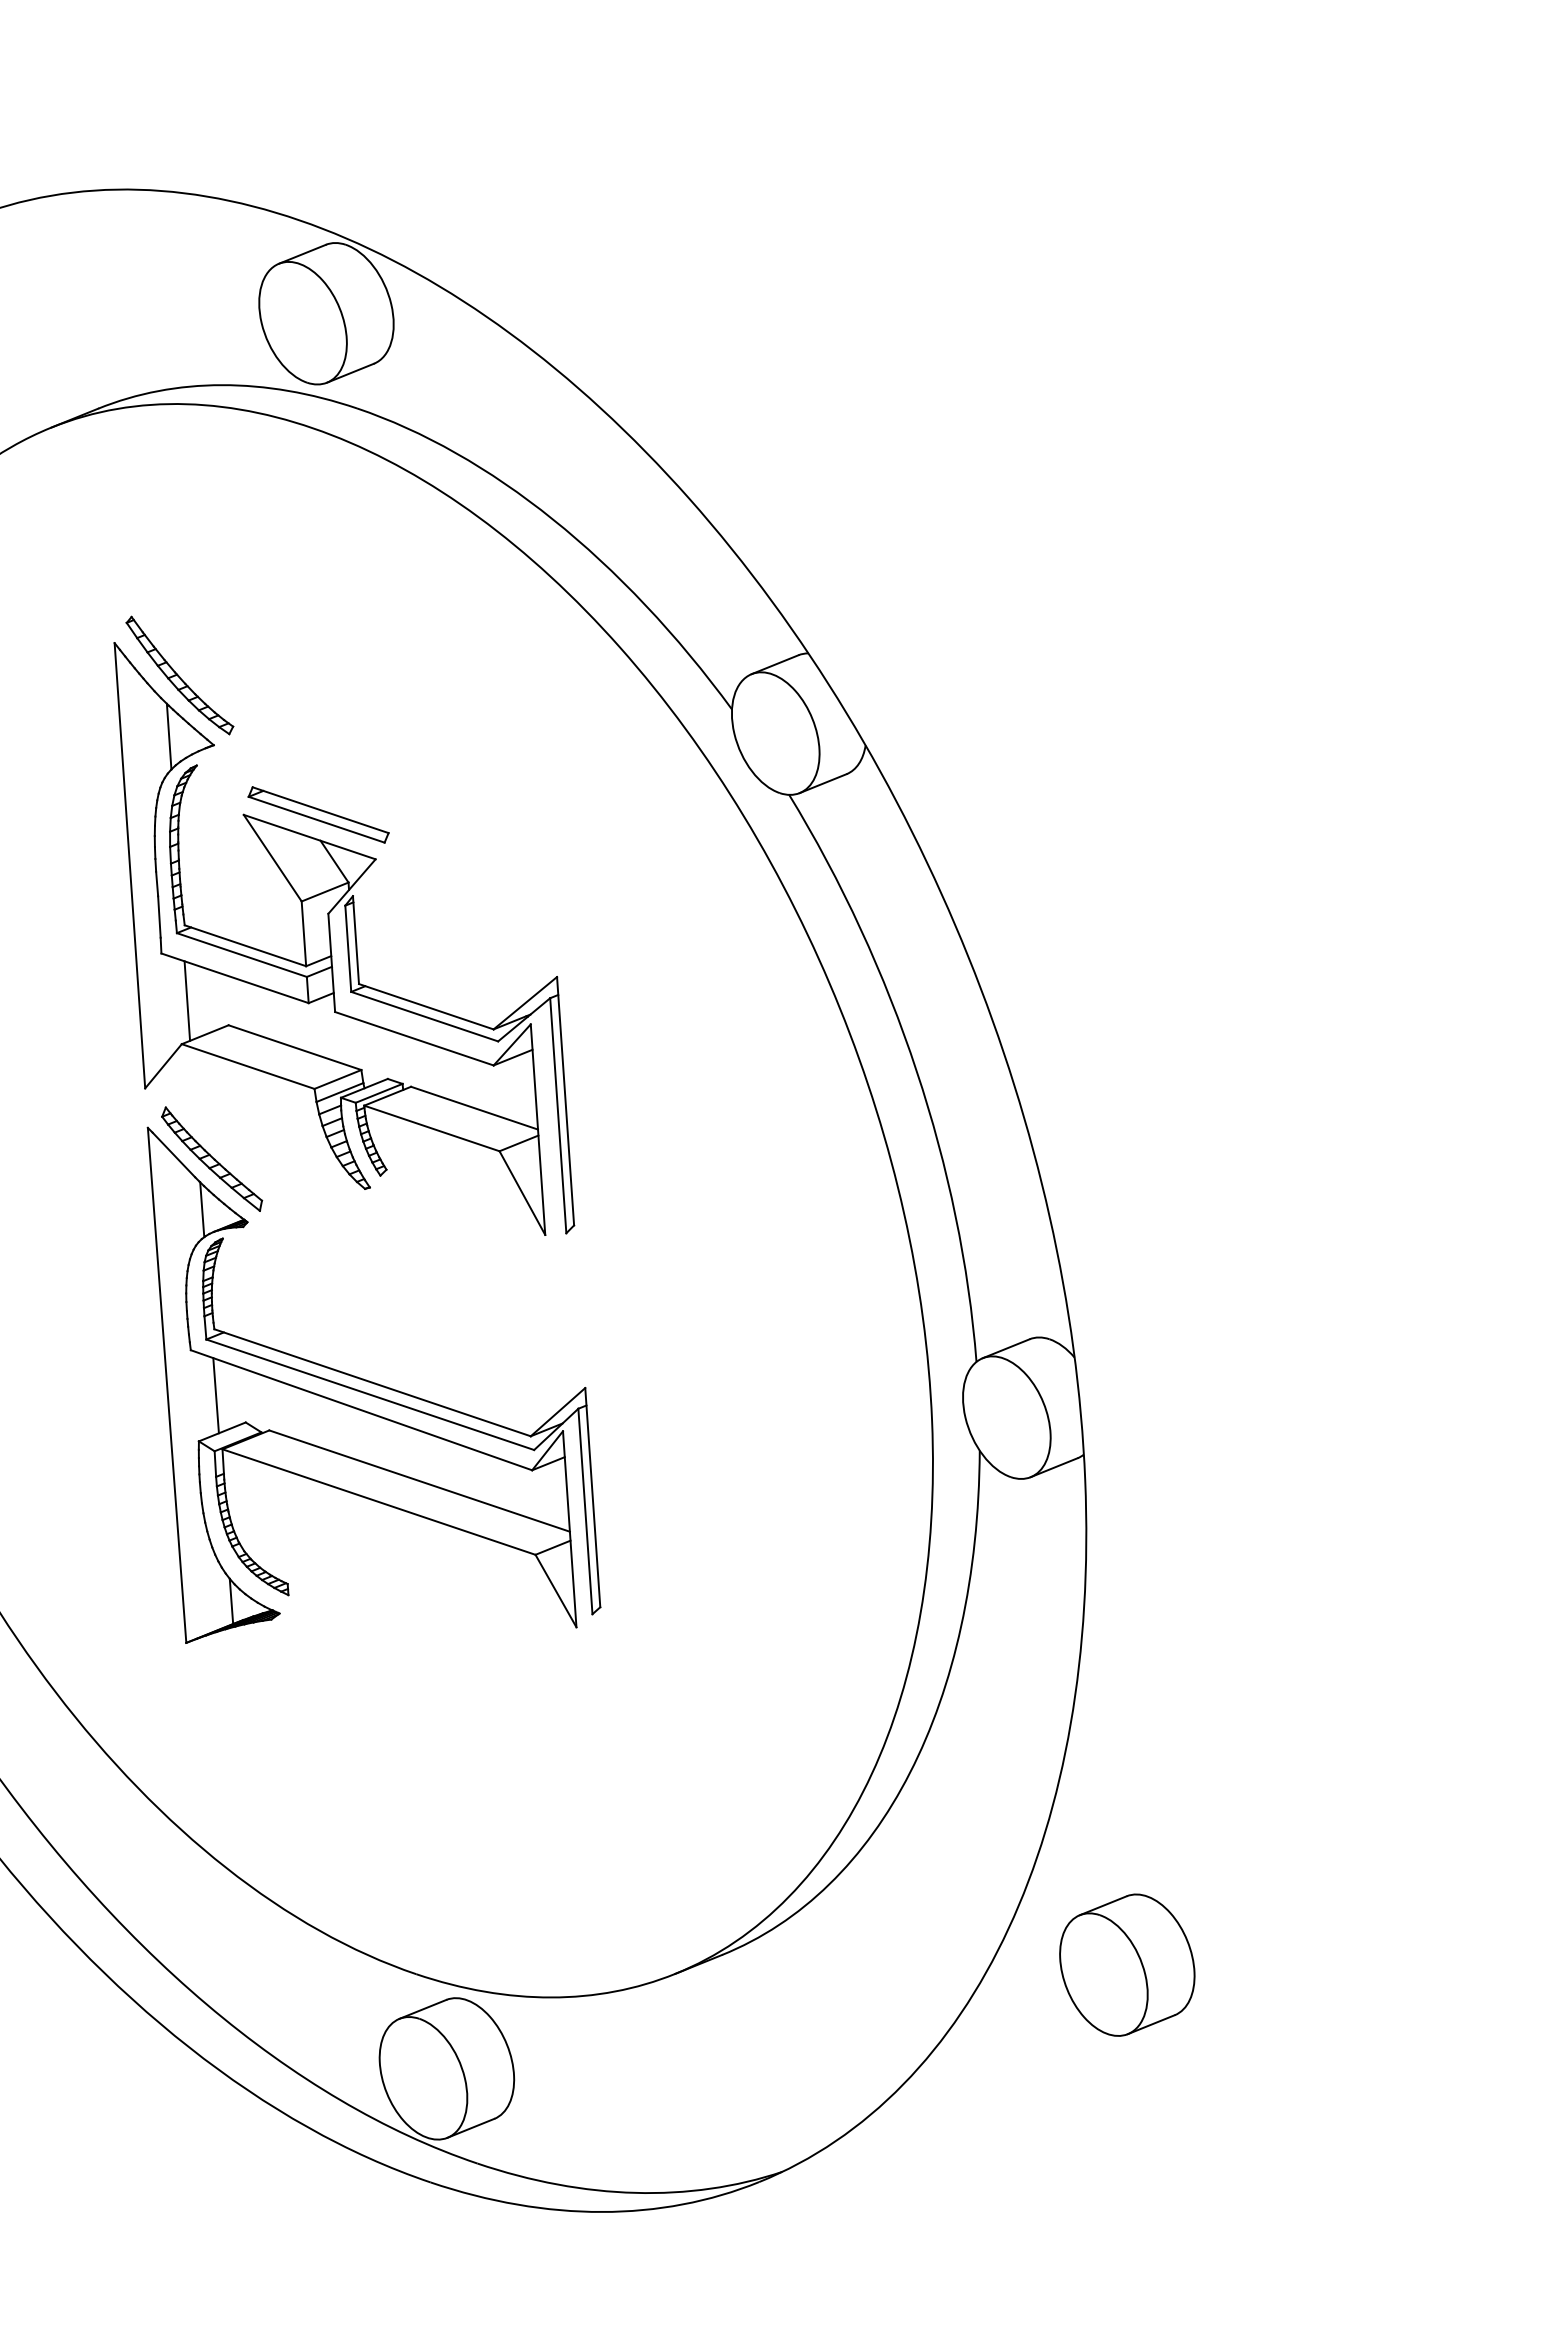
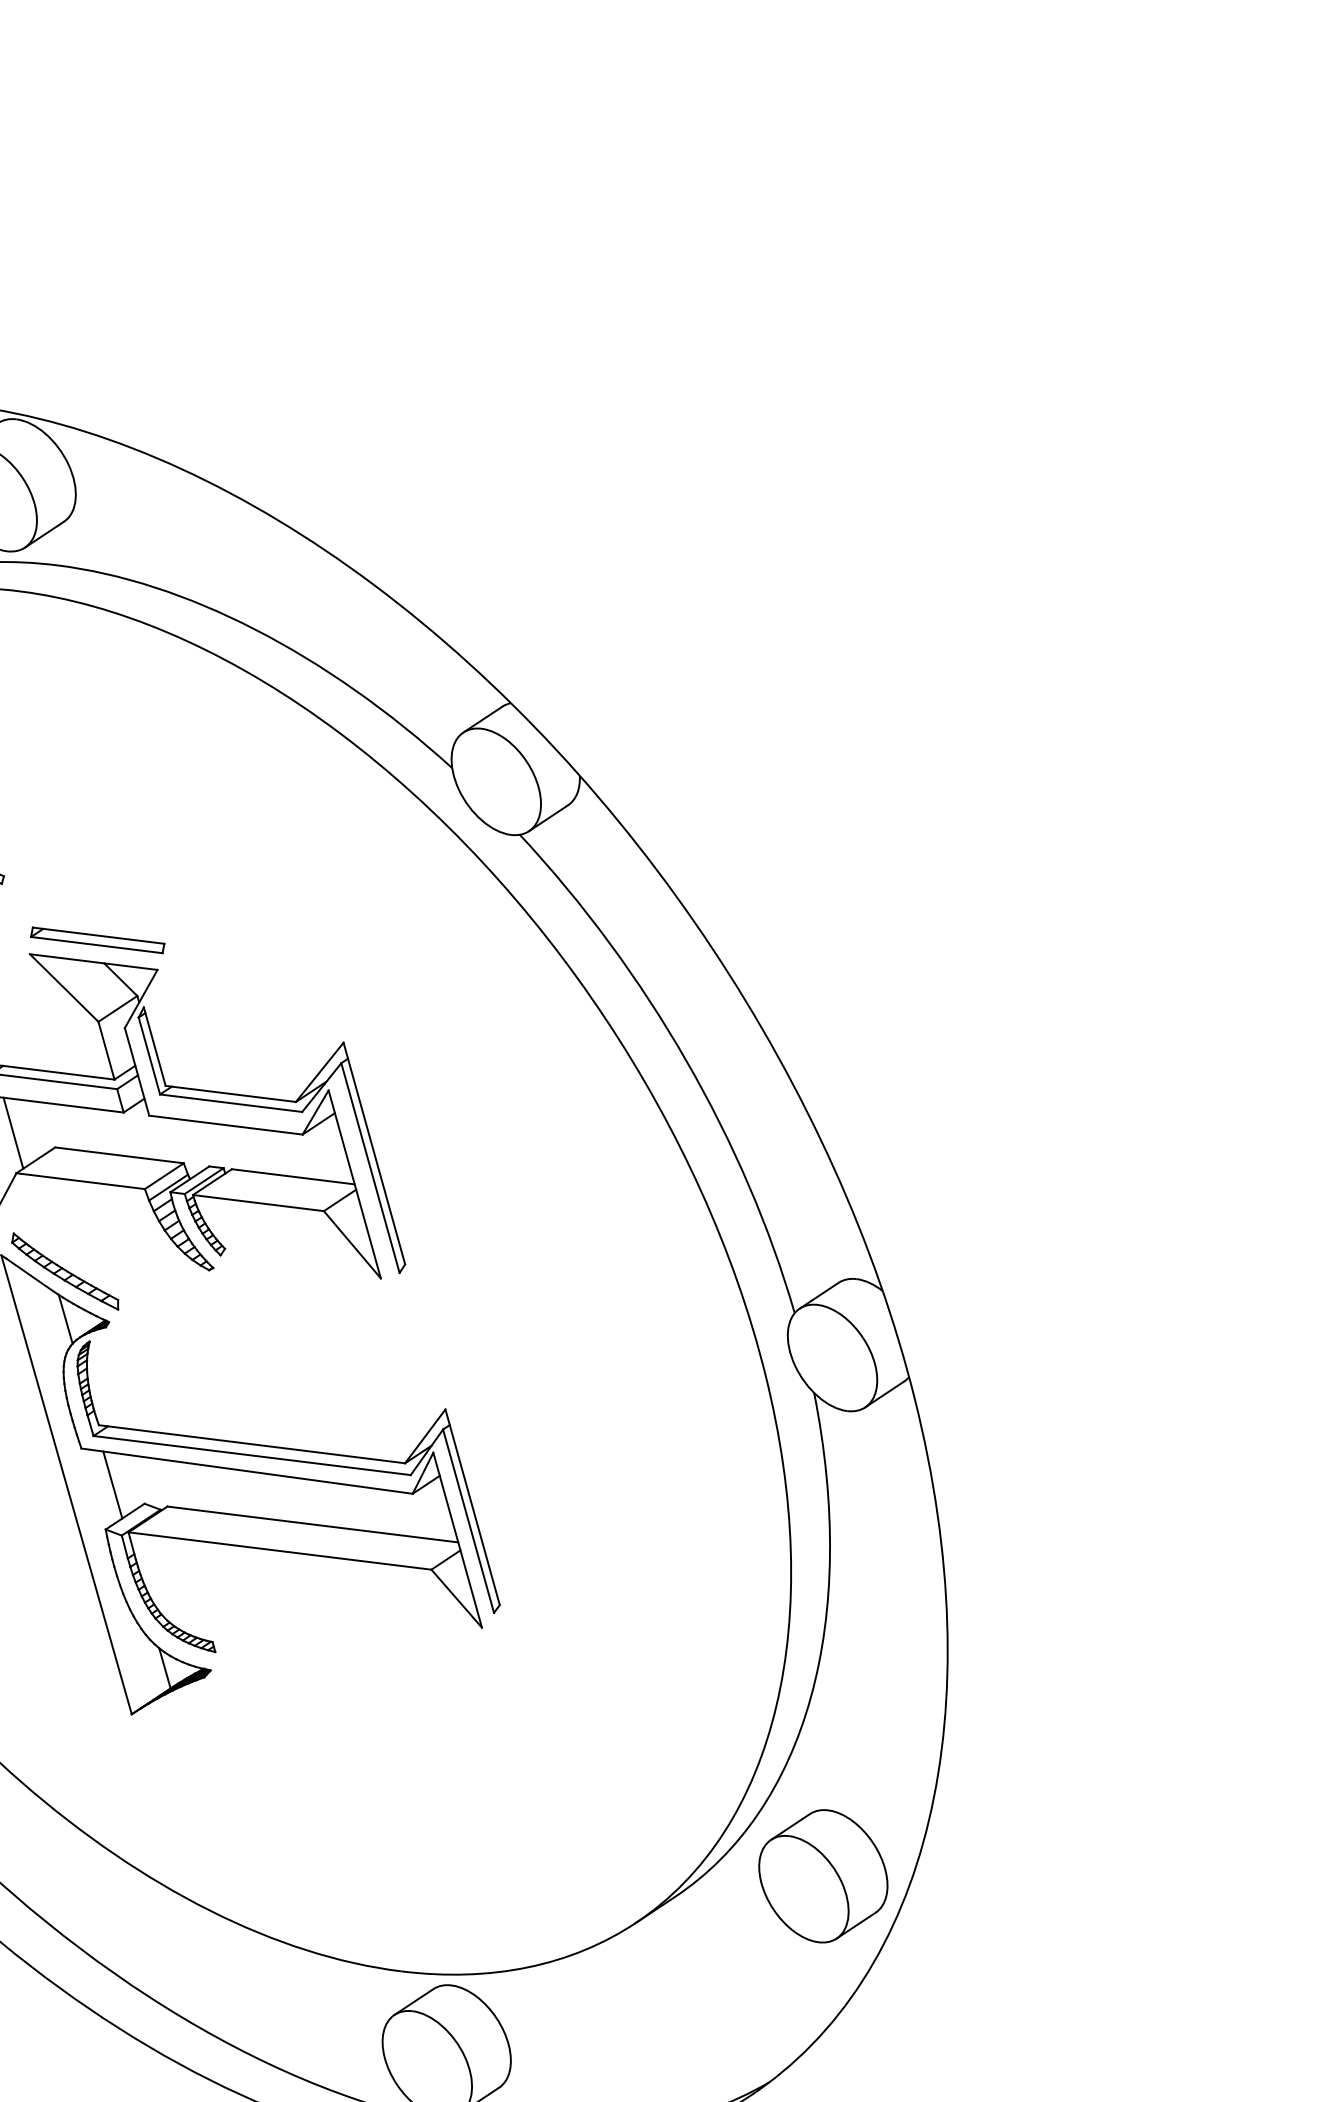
part: (1127, 1964) -> (823, 1875), moved

